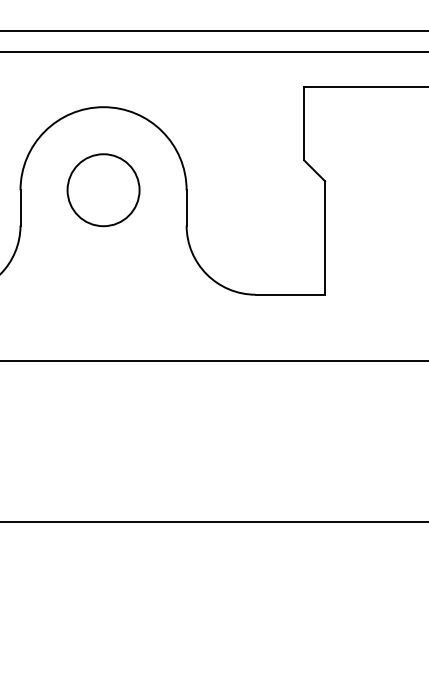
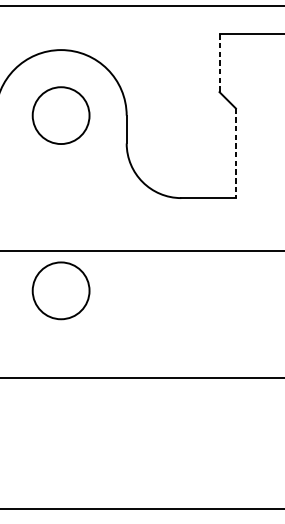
line: (304, 123) -> (219, 62), solid -> dashed
line: (325, 237) -> (236, 152), solid -> dashed
circle: (103, 412) -> (61, 291), added

